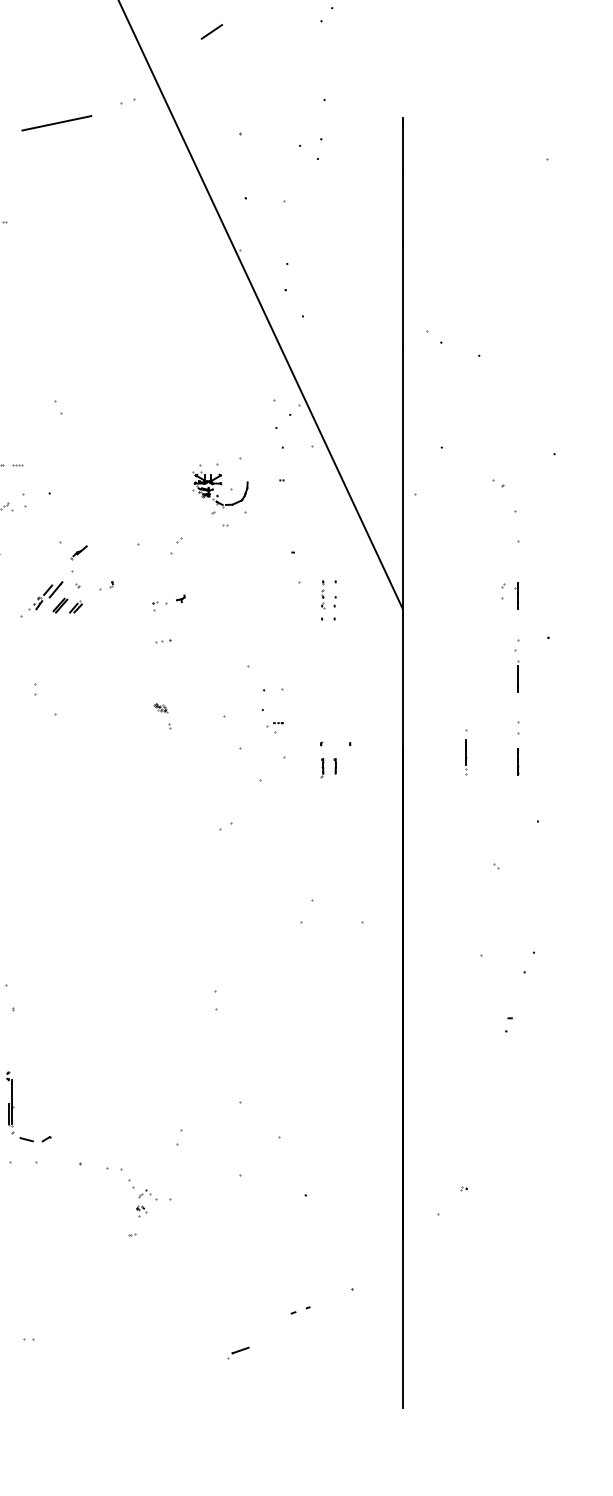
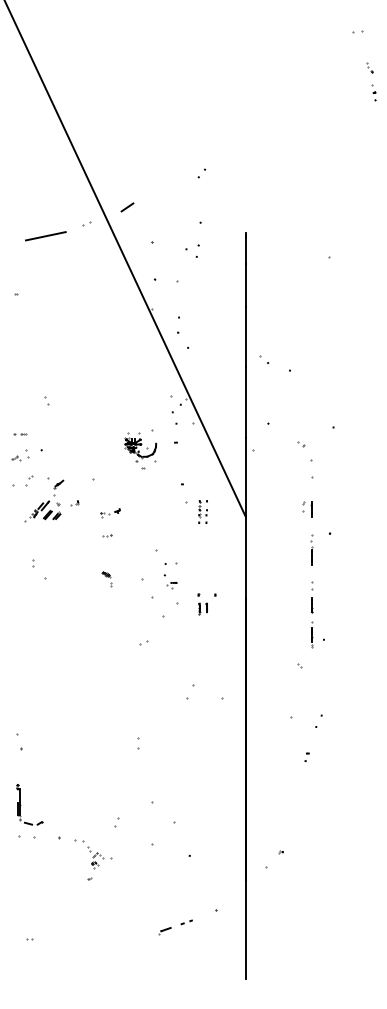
line: (211, 32) -> (127, 207), moved
part: (177, 545) -> (29, 480), moved
part: (466, 751) -> (312, 634), moved
part: (237, 1353) -> (164, 931), moved

